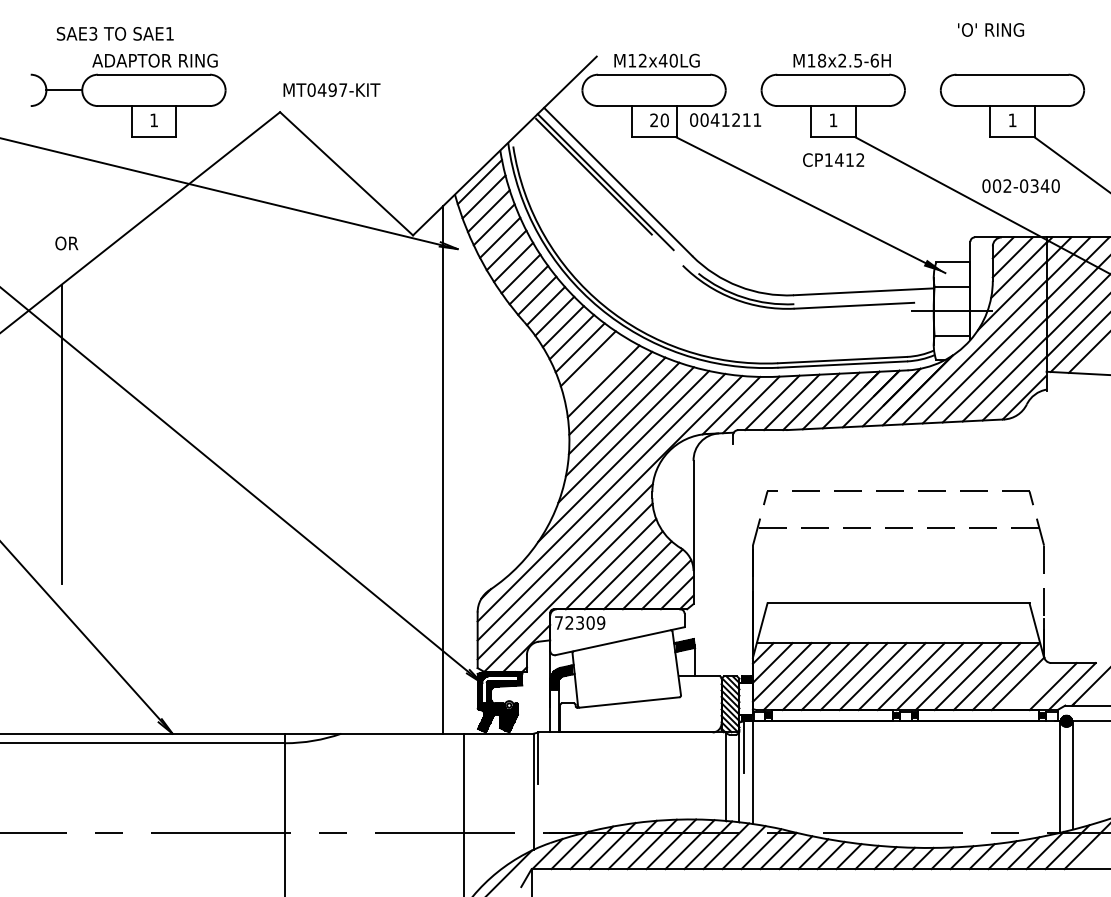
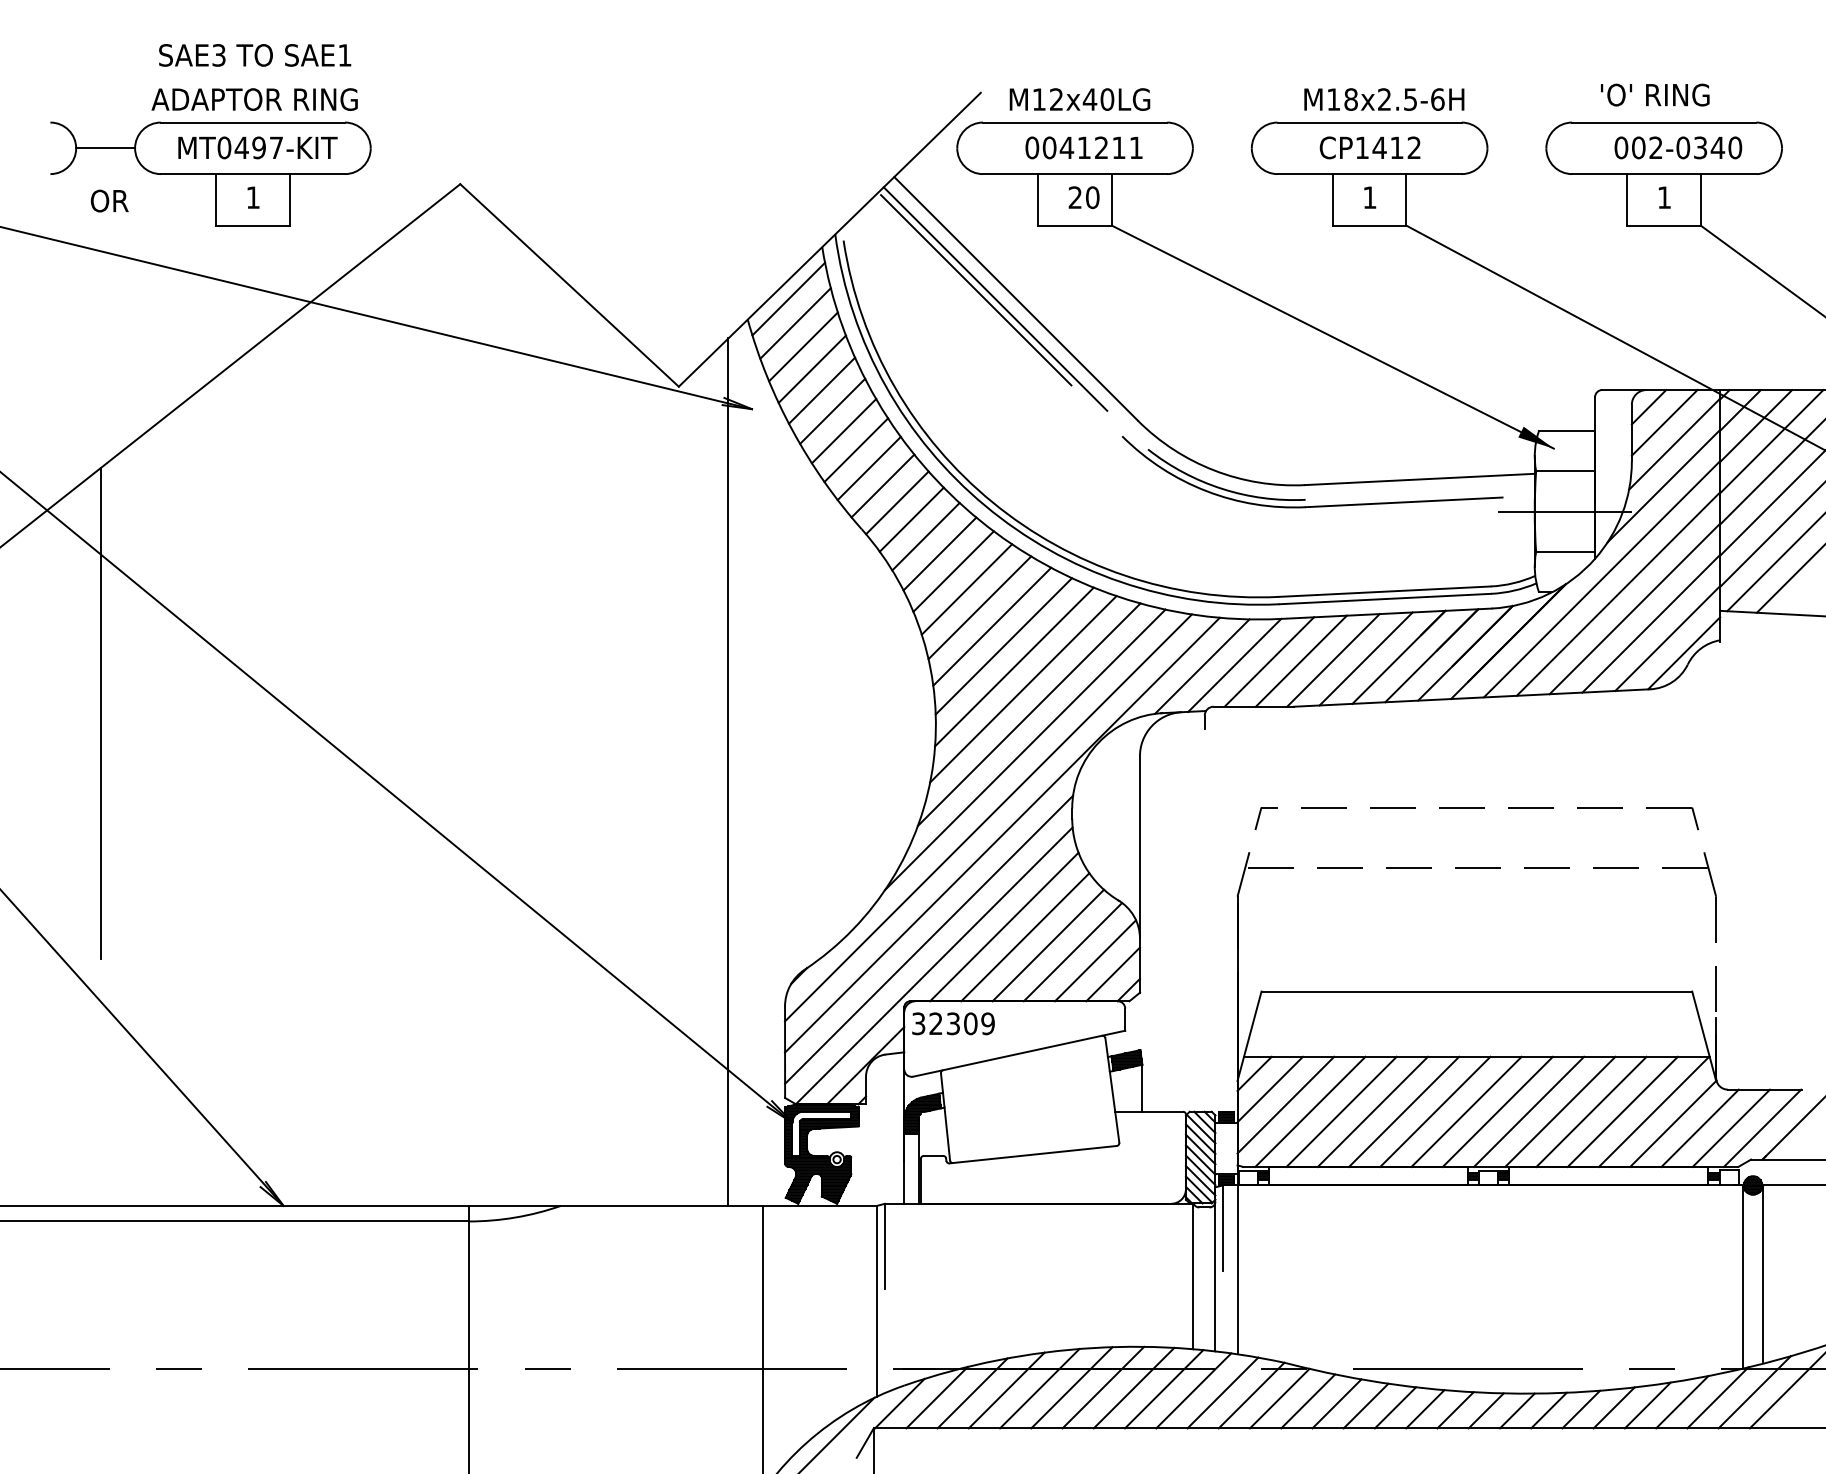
text: (991, 29) -> (1655, 94), moved
text: (115, 33) -> (255, 54), moved
text: (331, 89) -> (257, 146), moved
text: (725, 119) -> (1083, 146), moved
text: (833, 159) -> (1369, 146), moved
text: (1020, 185) -> (1677, 146), moved
text: (66, 243) -> (109, 201), moved
line: (595, 369) -> (978, 607), added
text: (558, 622) -> (917, 1023), 72309 -> 32309
line: (1033, 686) -> (1698, 1128), added

